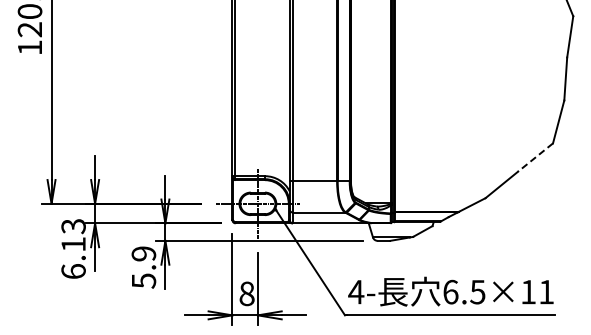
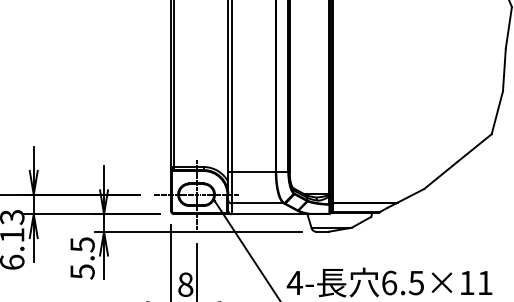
line: (535, 157) -> (474, 148), dashed -> solid
text: (143, 253) -> (82, 244), 5.9 -> 5.5

